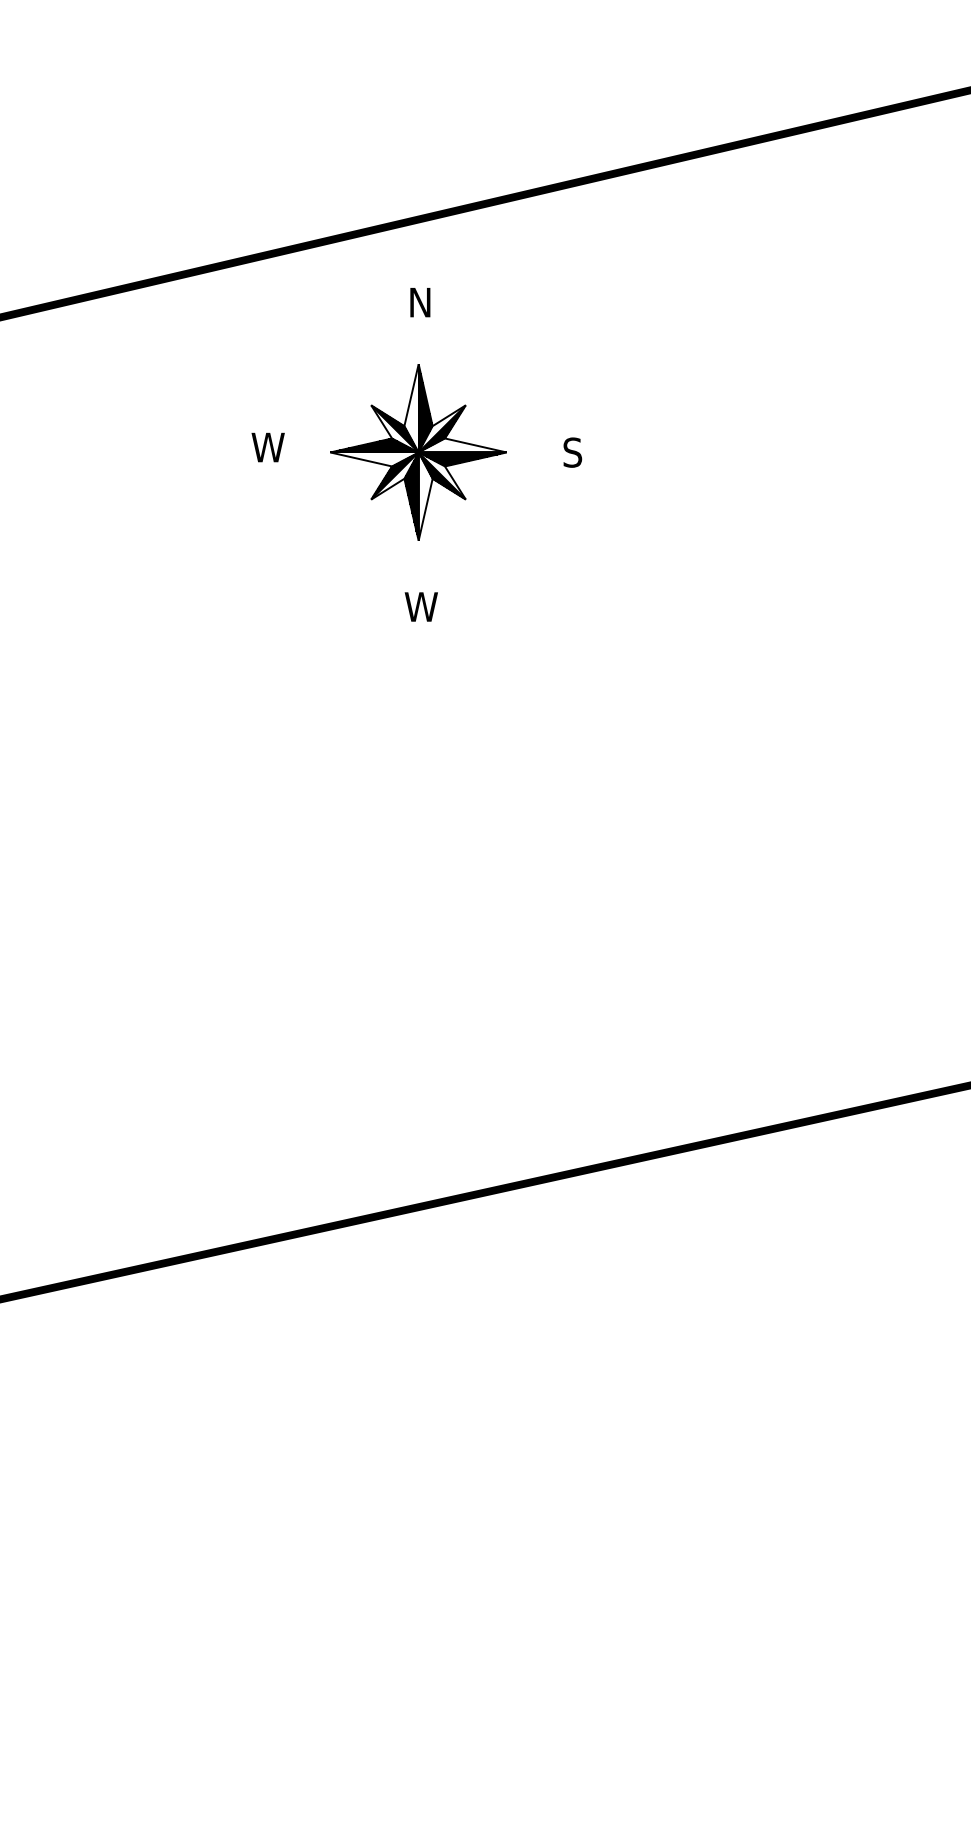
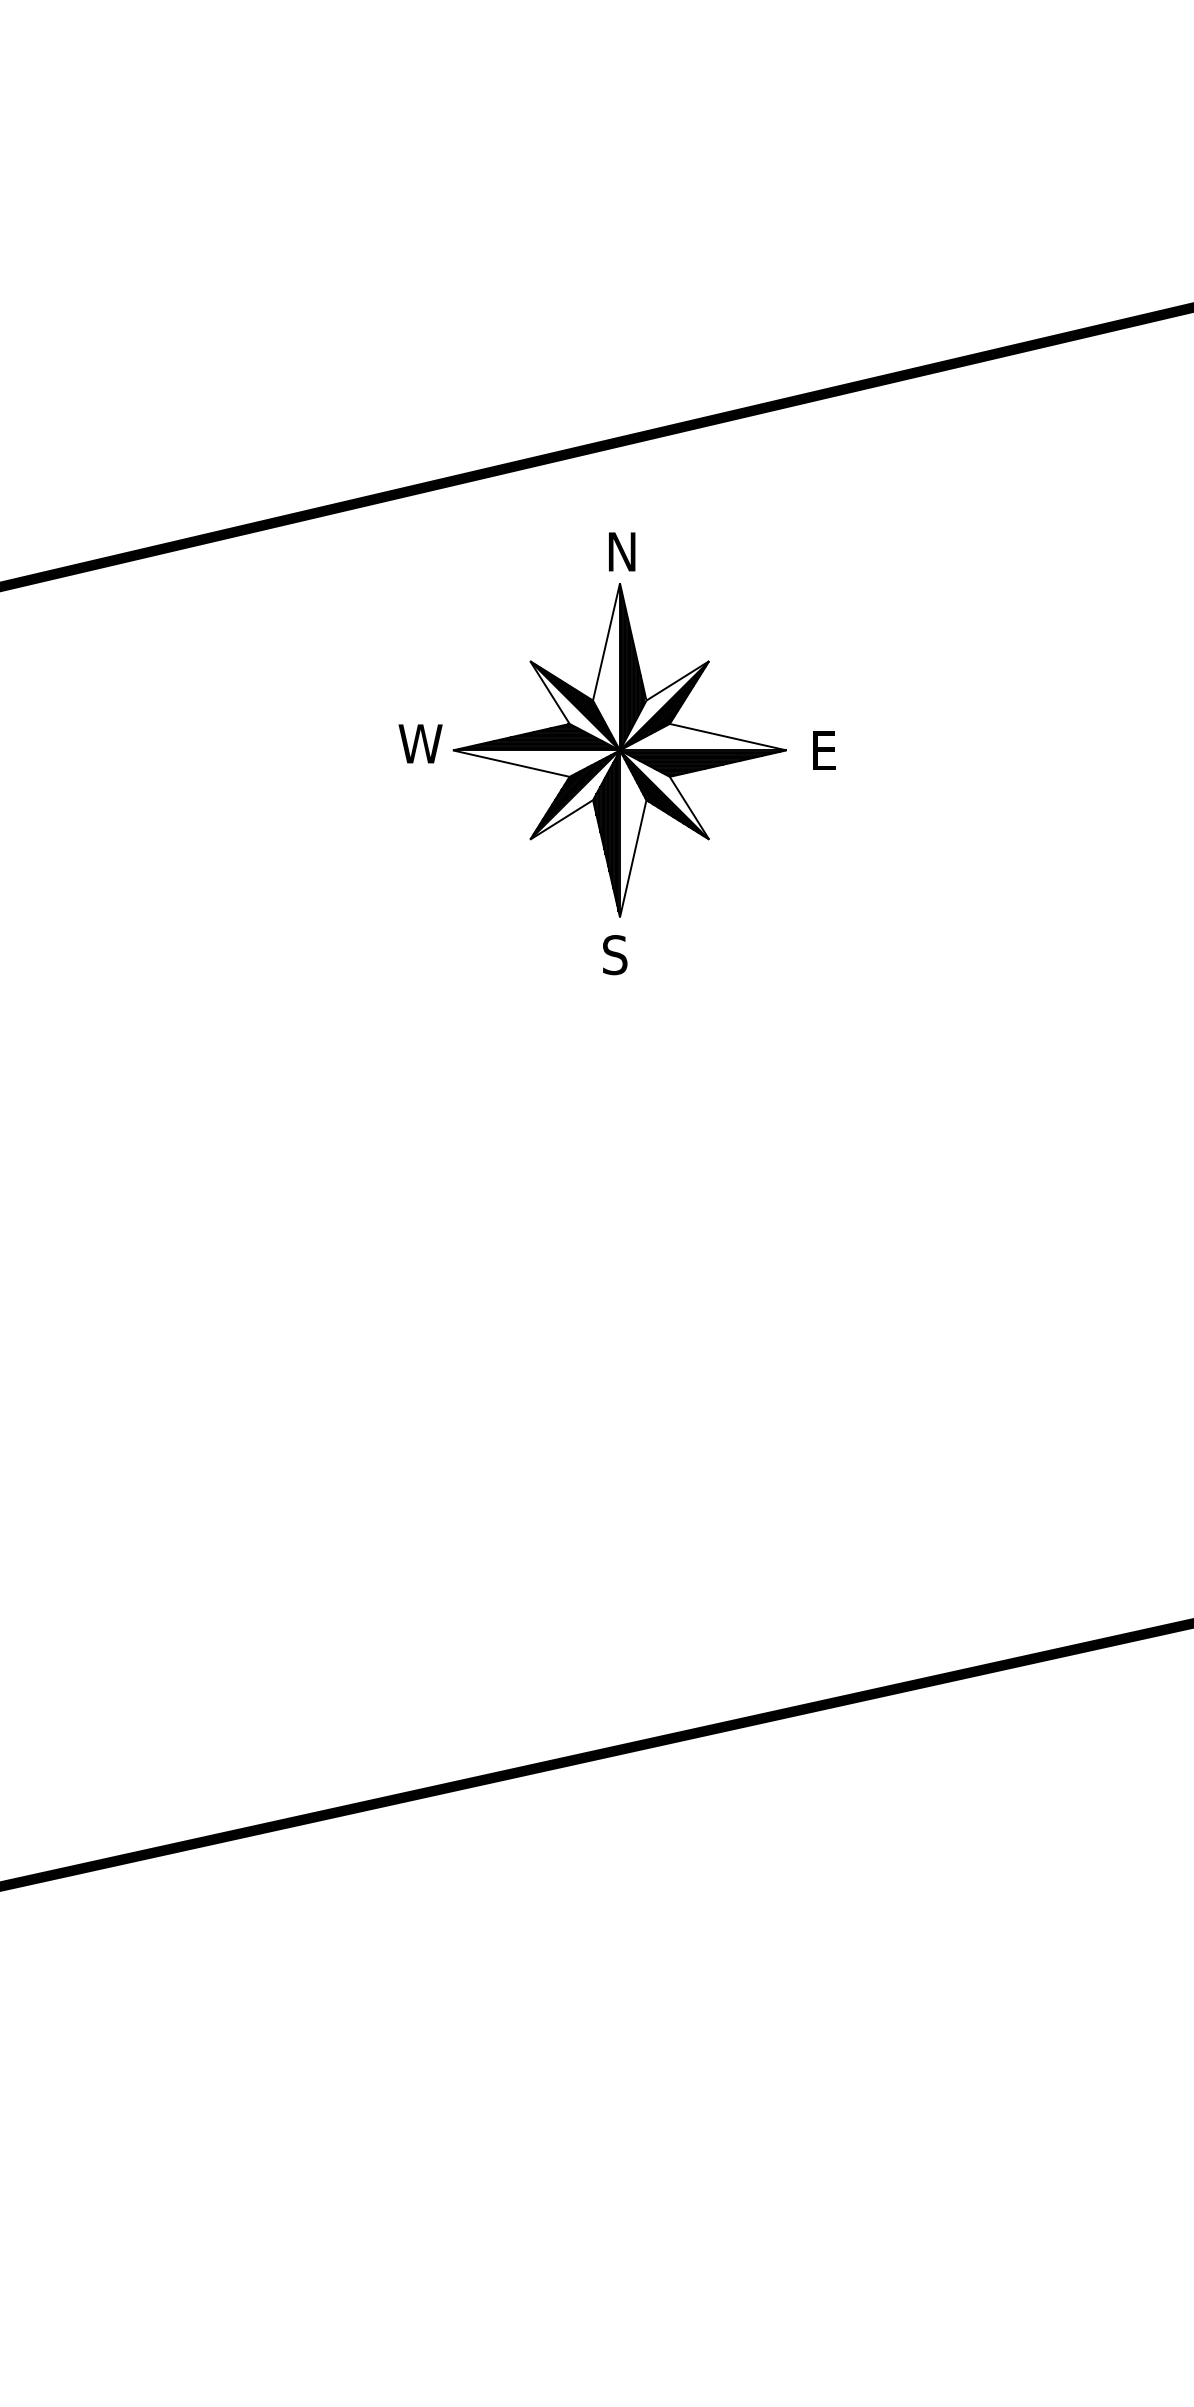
part: (418, 452) -> (619, 750), size x1.43
text: (572, 452) -> (823, 750), S -> E
text: (420, 606) -> (622, 954), W -> S

